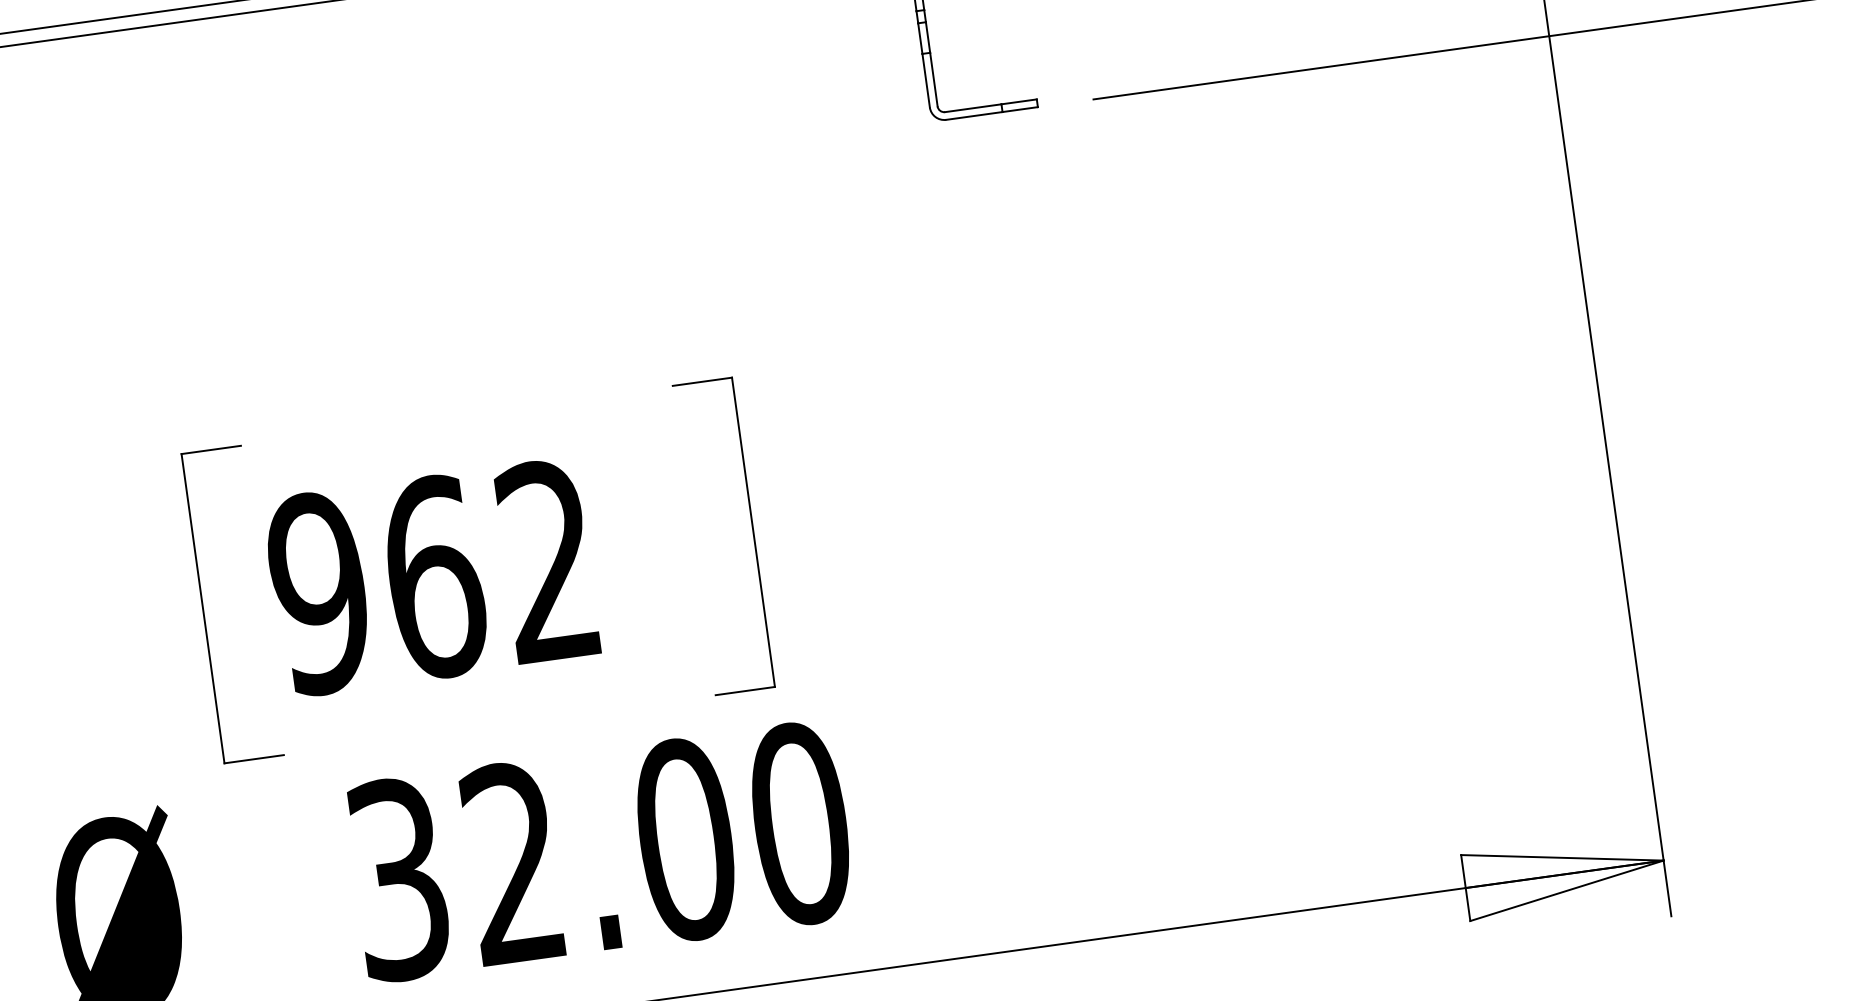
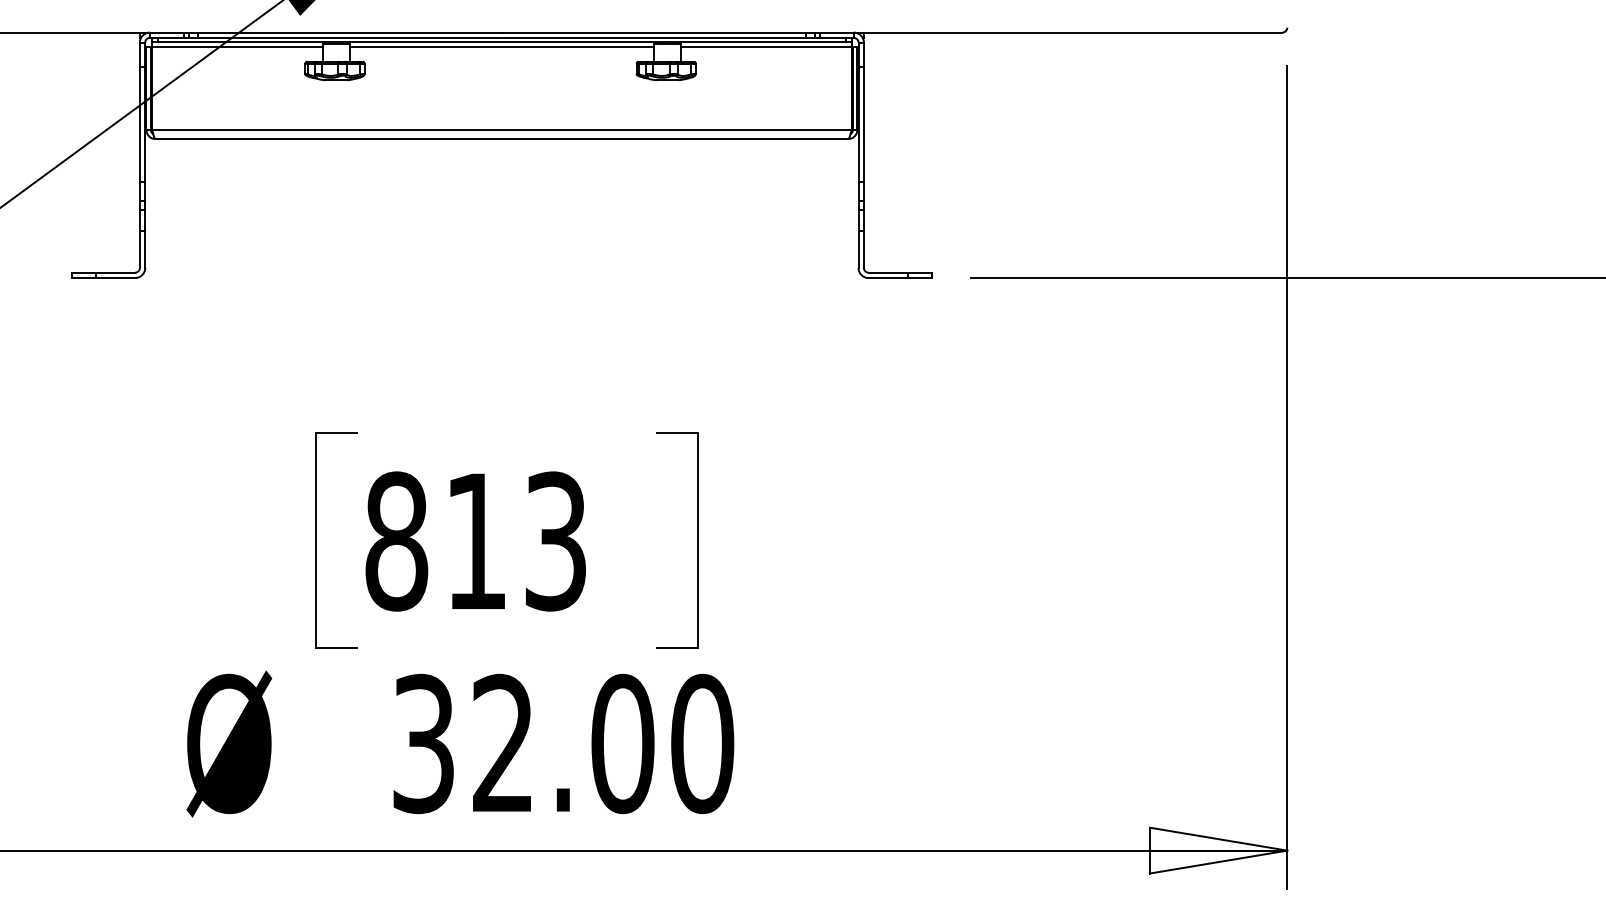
text: (433, 577) -> (475, 541), 962 -> 813

